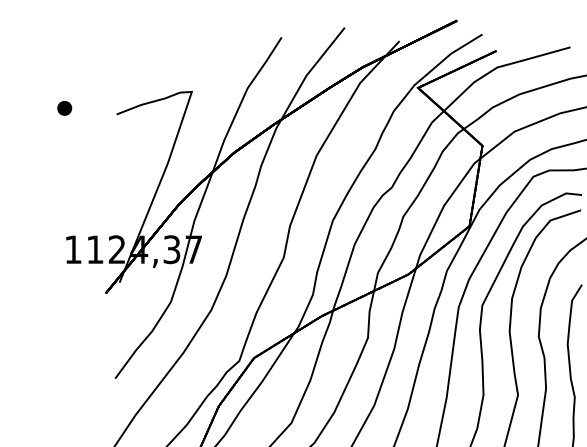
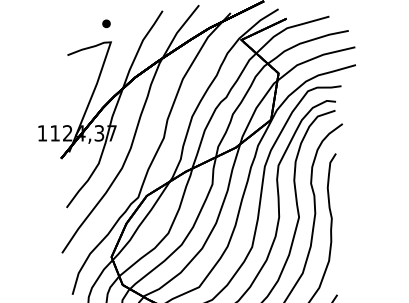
part: (64, 107) -> (106, 23), moved

